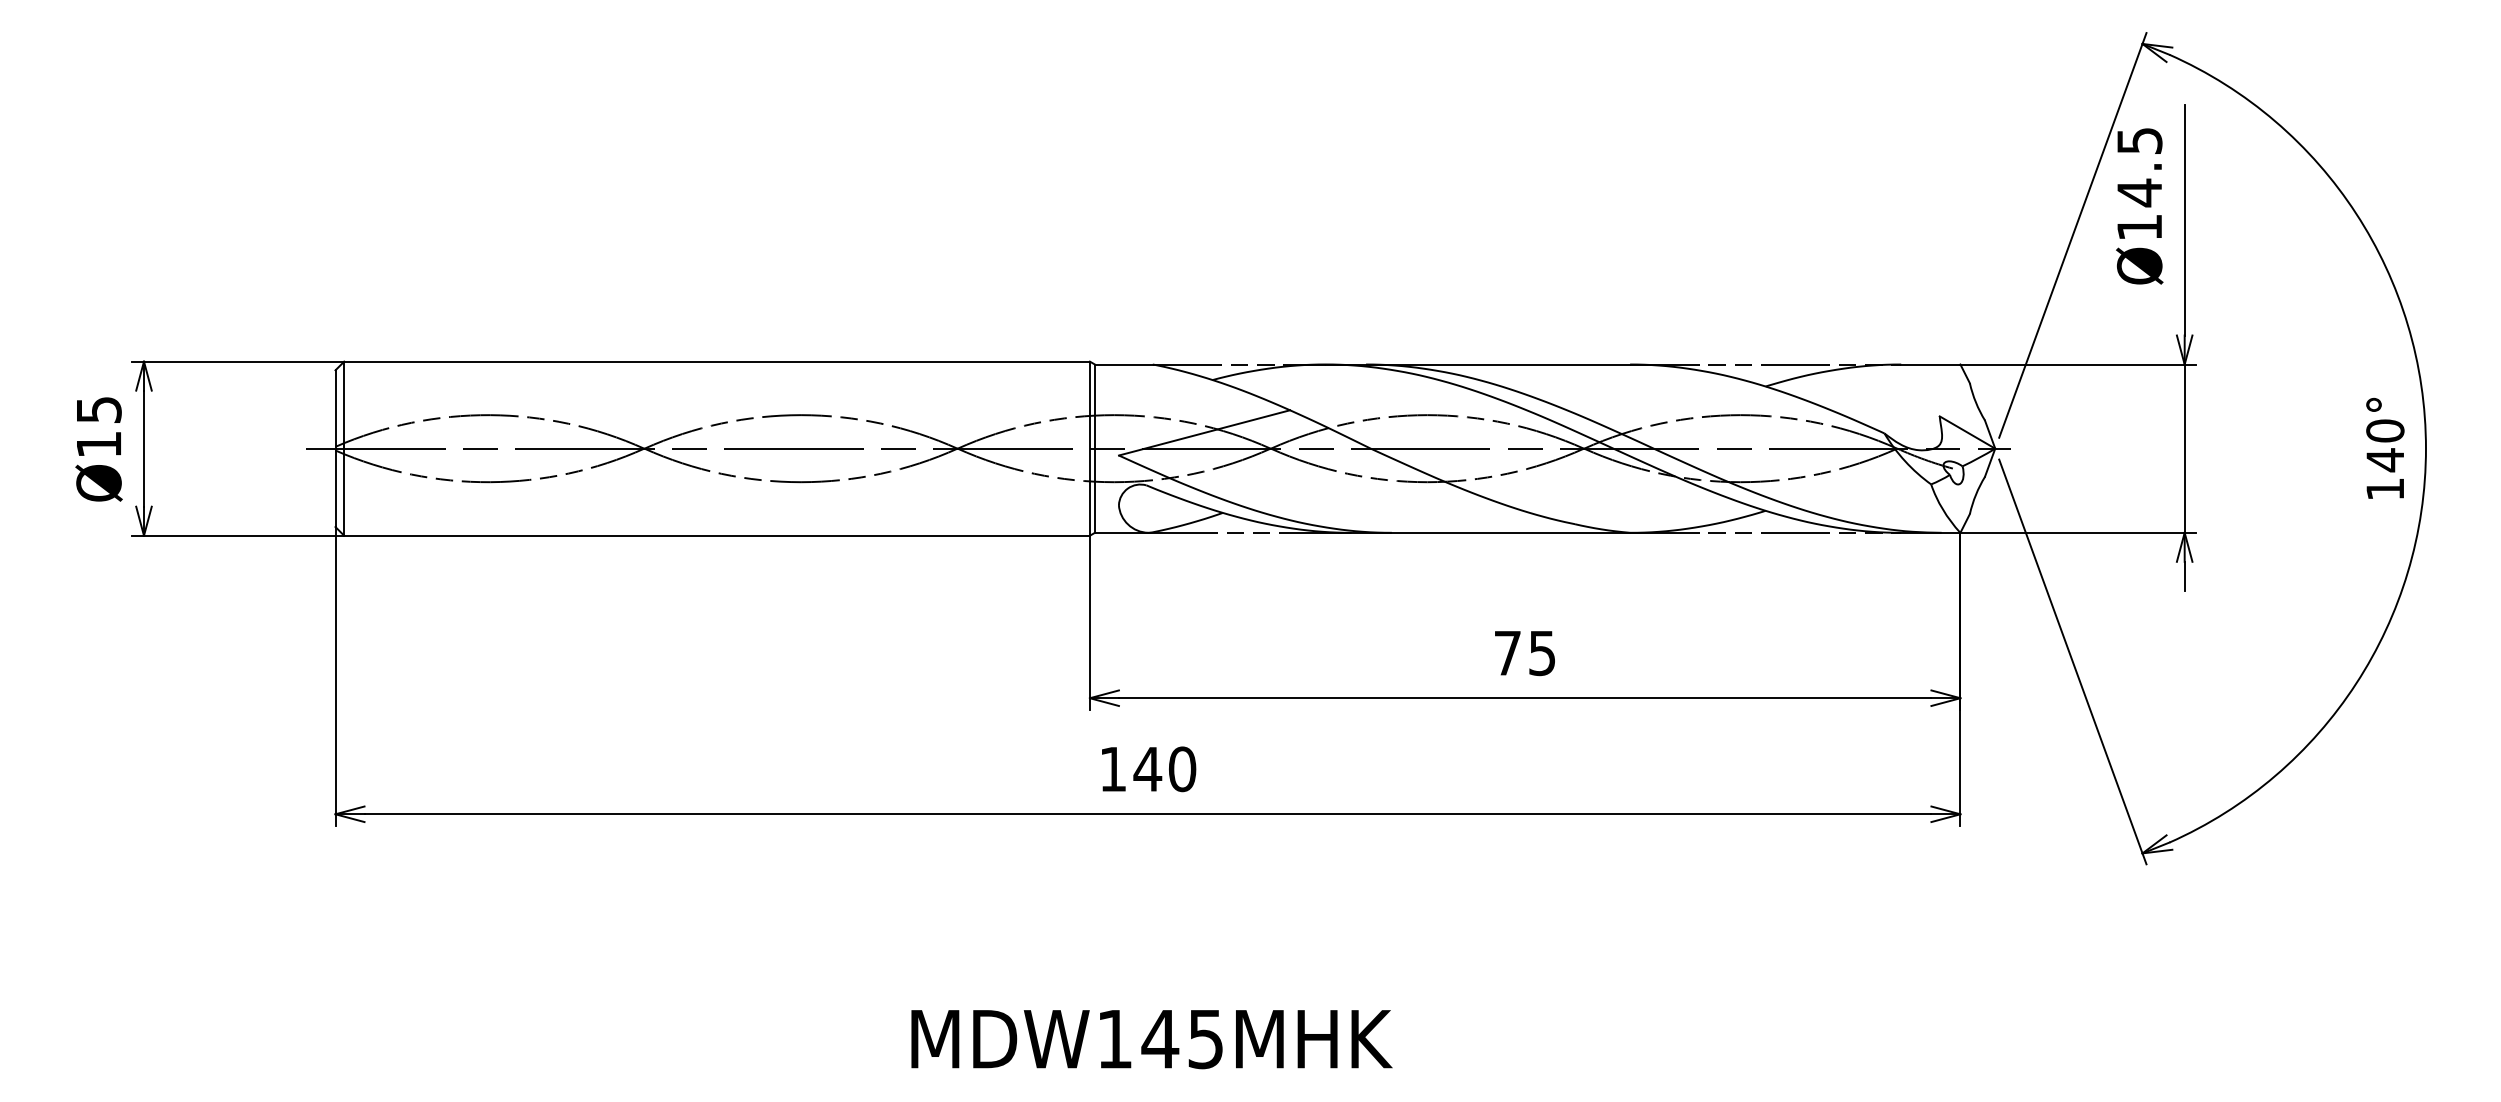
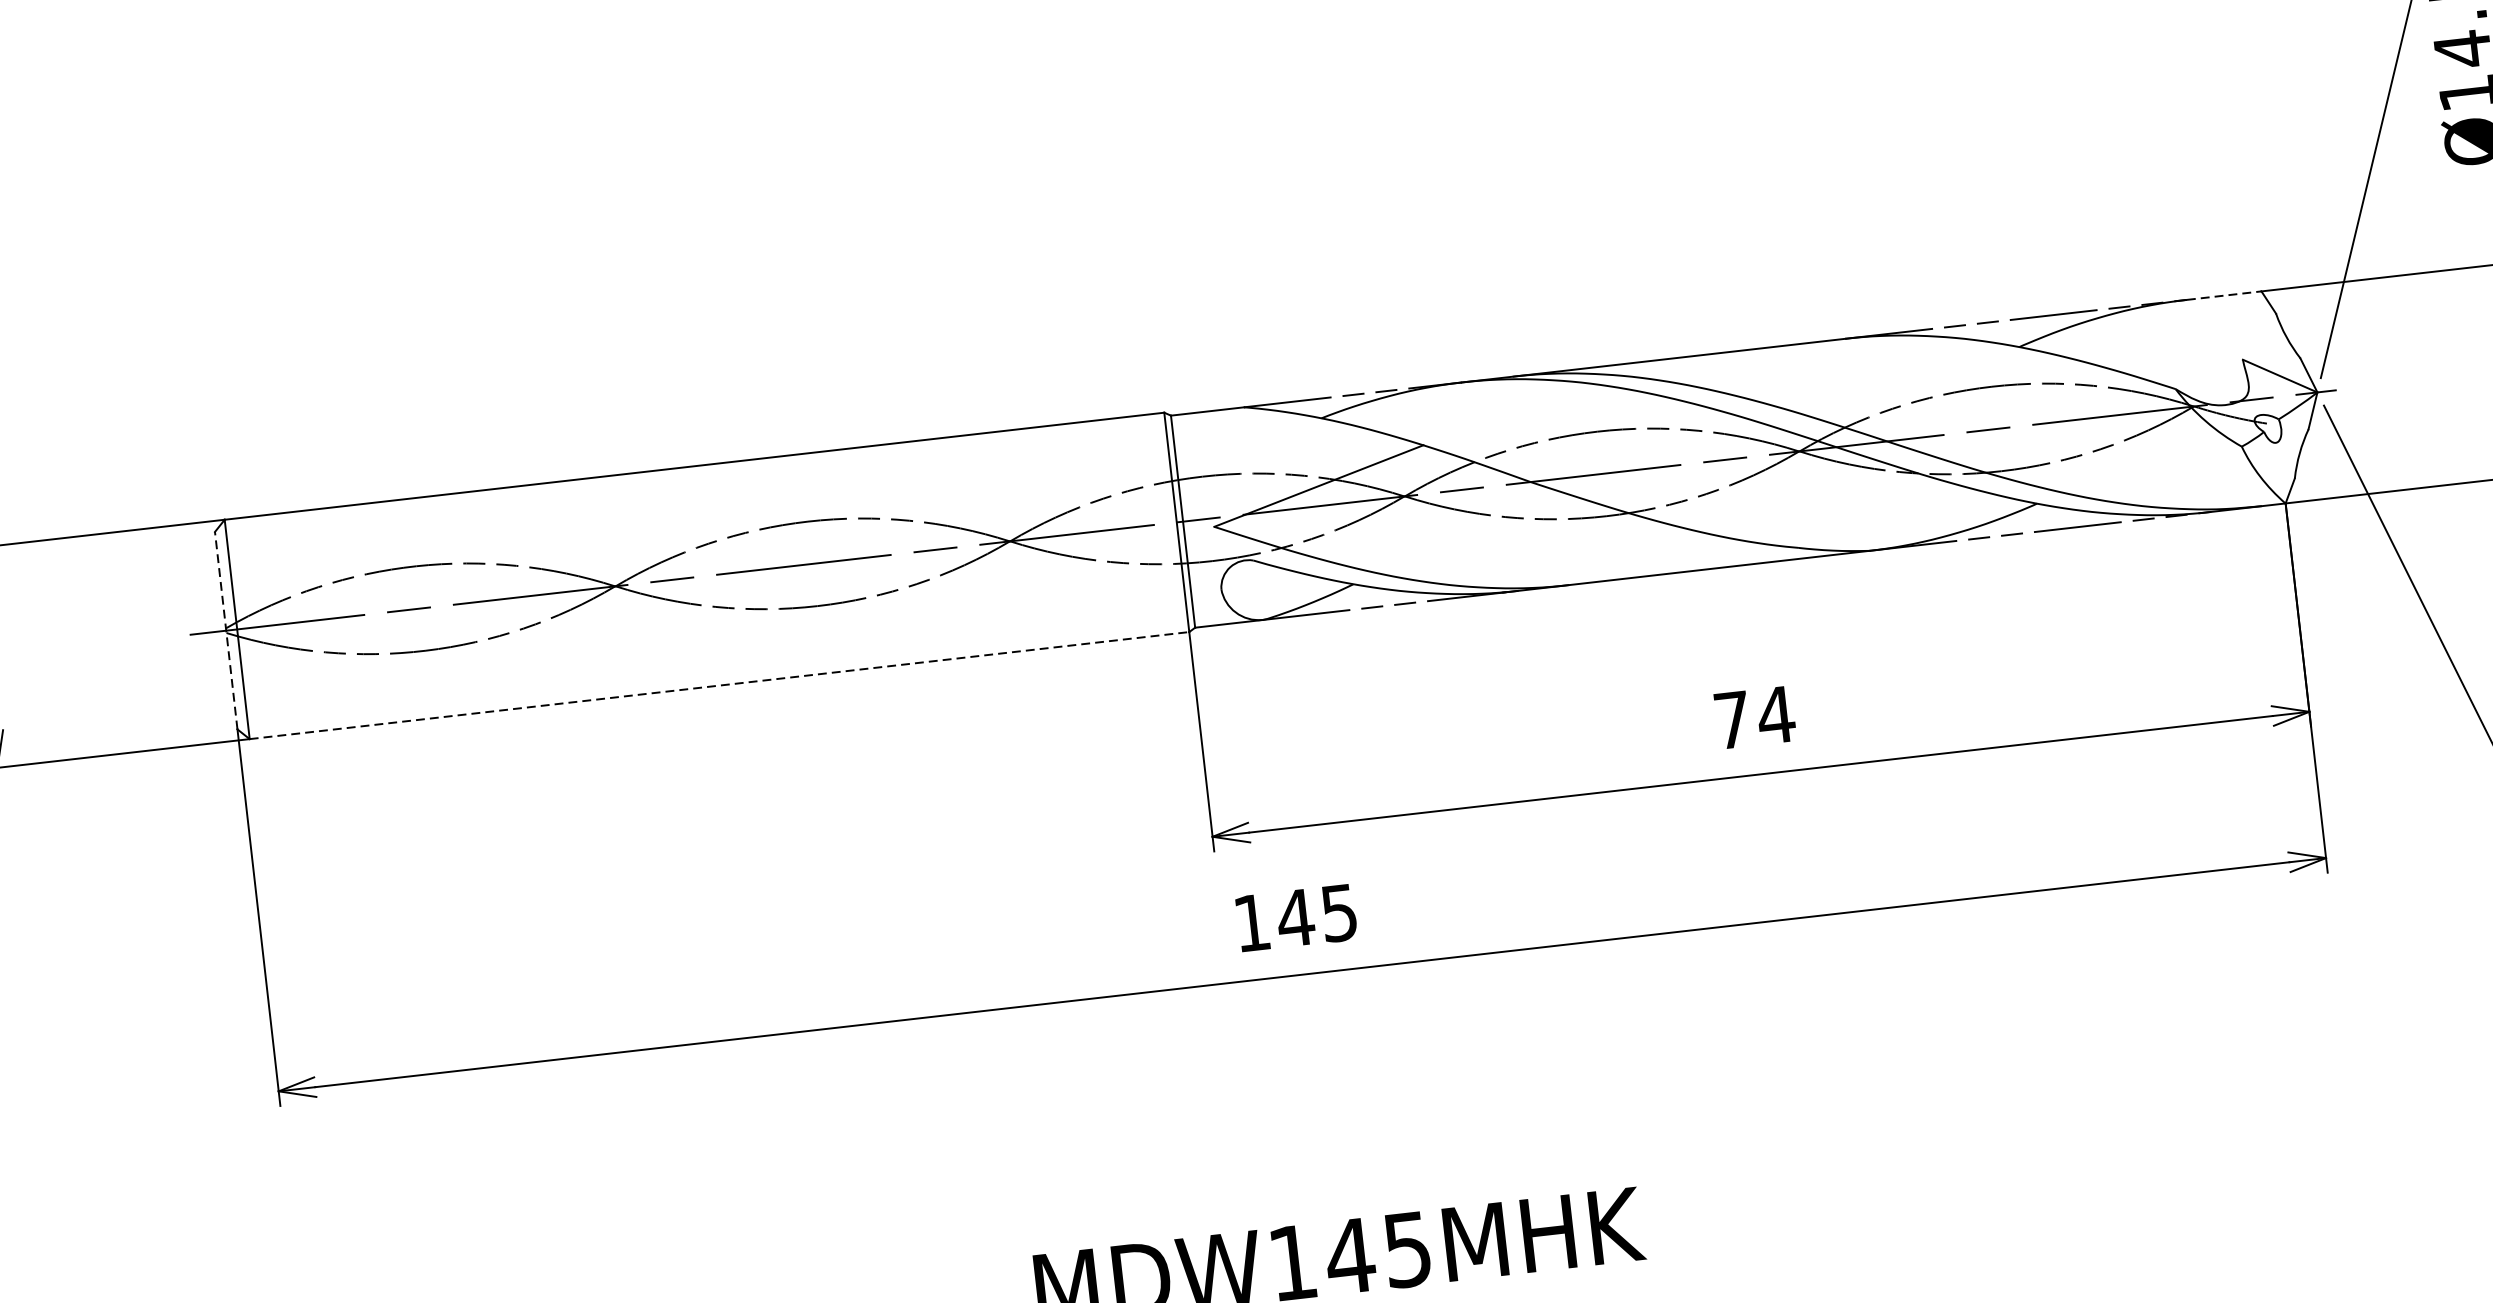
line: (1930, 364) -> (2223, 295), solid -> dashed
line: (335, 448) -> (226, 630), solid -> dashed
line: (717, 535) -> (719, 685), solid -> dashed
text: (1541, 653) -> (1775, 715), 75 -> 74
text: (1182, 769) -> (1339, 913), 140 -> 145

